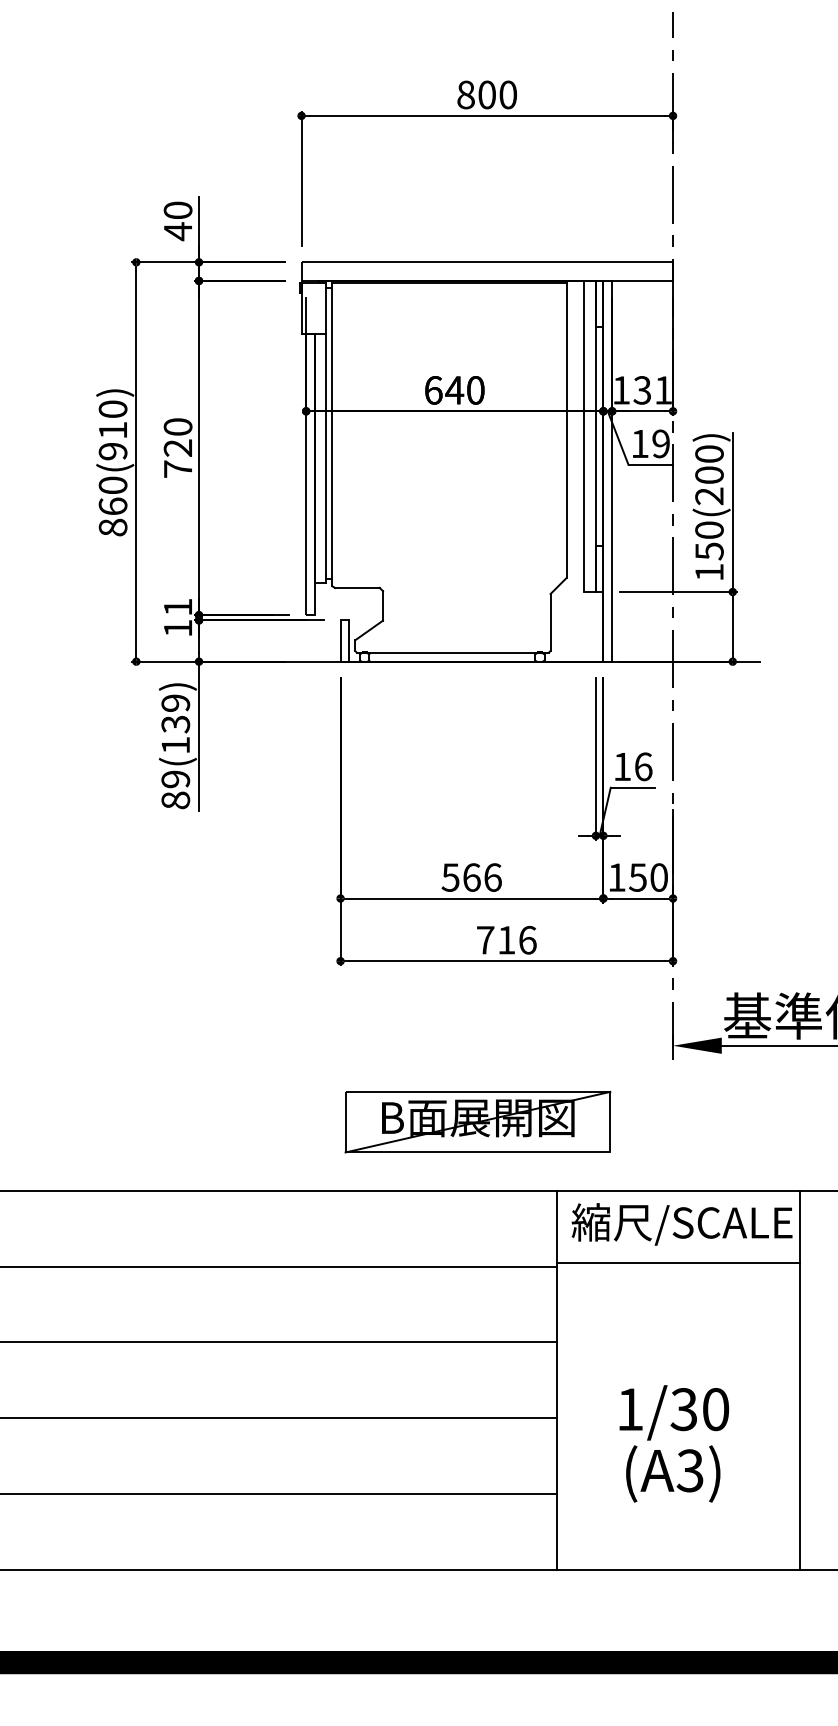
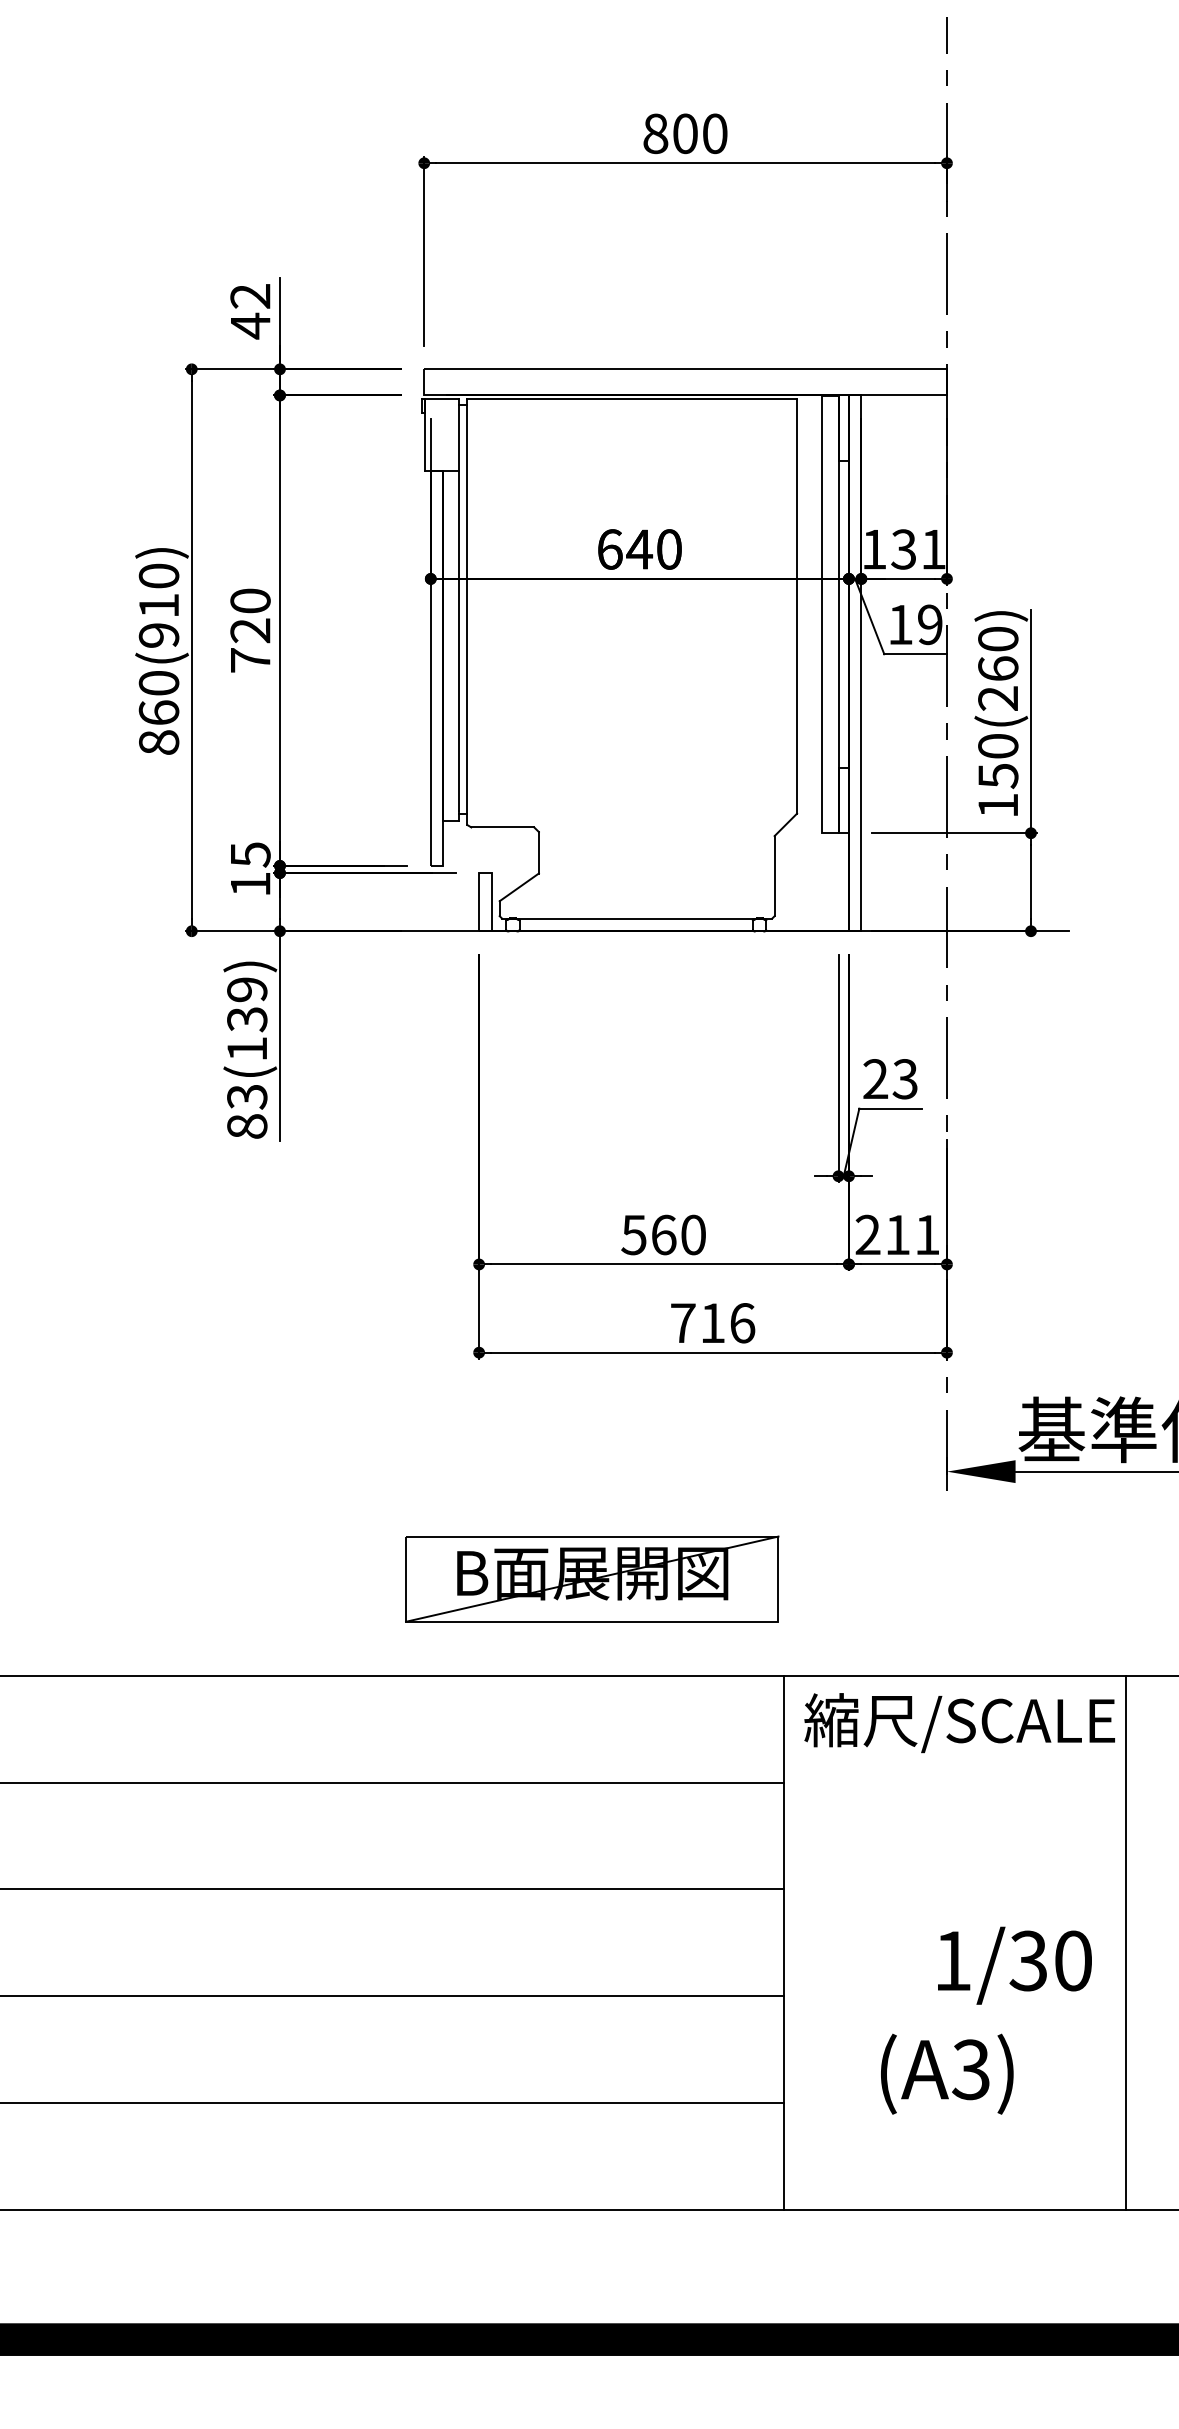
text: (177, 210) -> (249, 296), 40 -> 42
text: (709, 474) -> (998, 667), 150(200) -> 150(260)
text: (178, 607) -> (251, 854), 11 -> 15
text: (632, 766) -> (889, 1078), 16 -> 23
text: (175, 779) -> (246, 1097), 89(139) -> 83(139)
text: (492, 877) -> (692, 1234), 566 -> 560
text: (637, 877) -> (896, 1234), 150 -> 211
part: (477, 1121) -> (591, 1578), moved
line: (678, 1262) -> (954, 1776), removed
text: (674, 1412) -> (1015, 1965), moved

